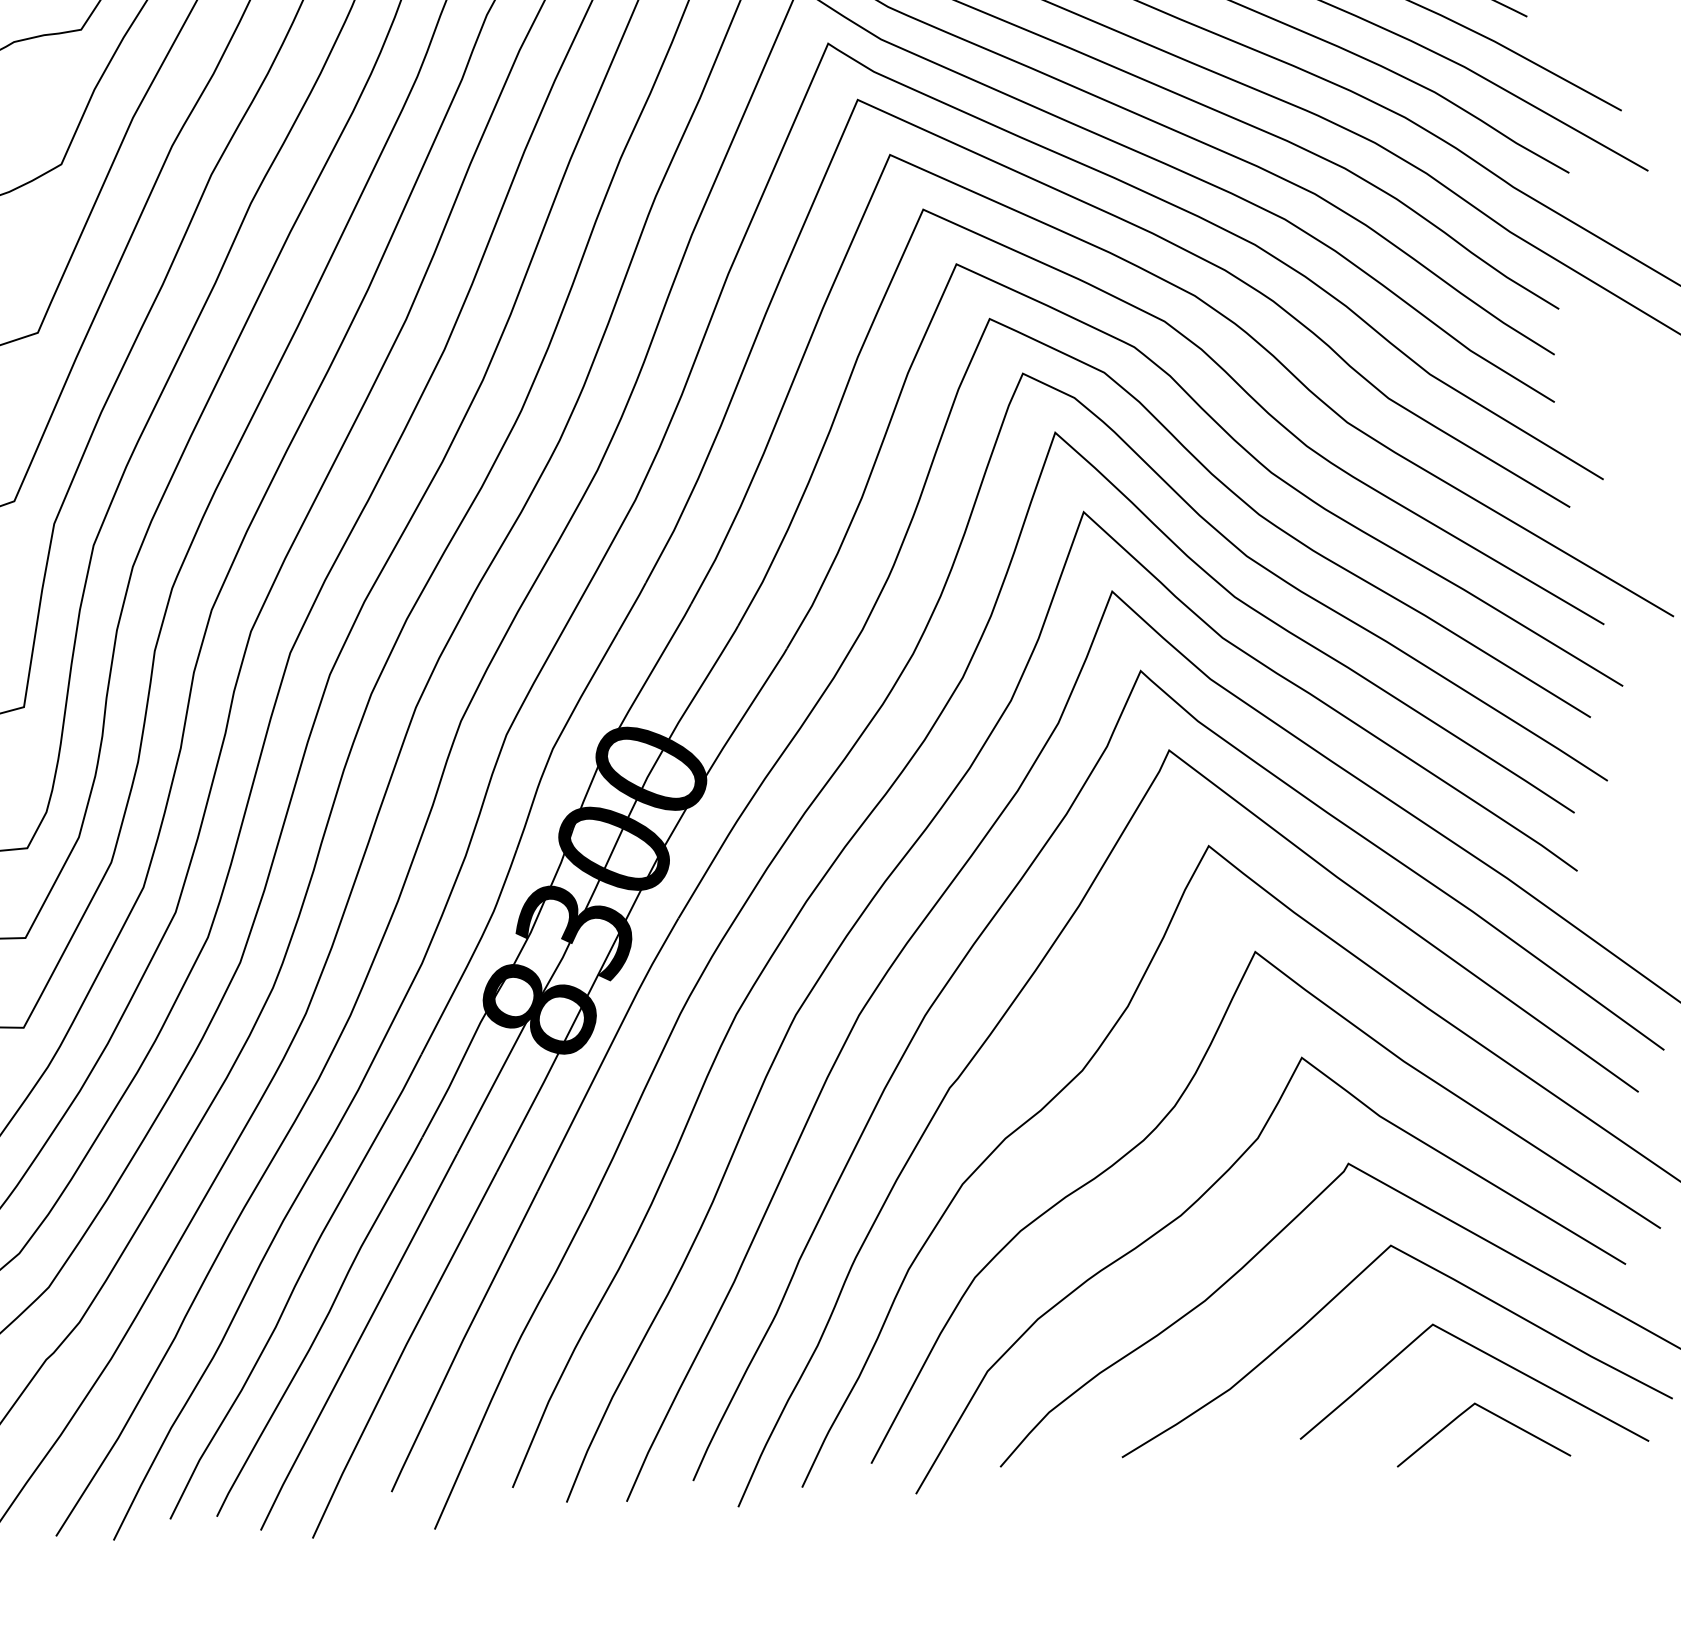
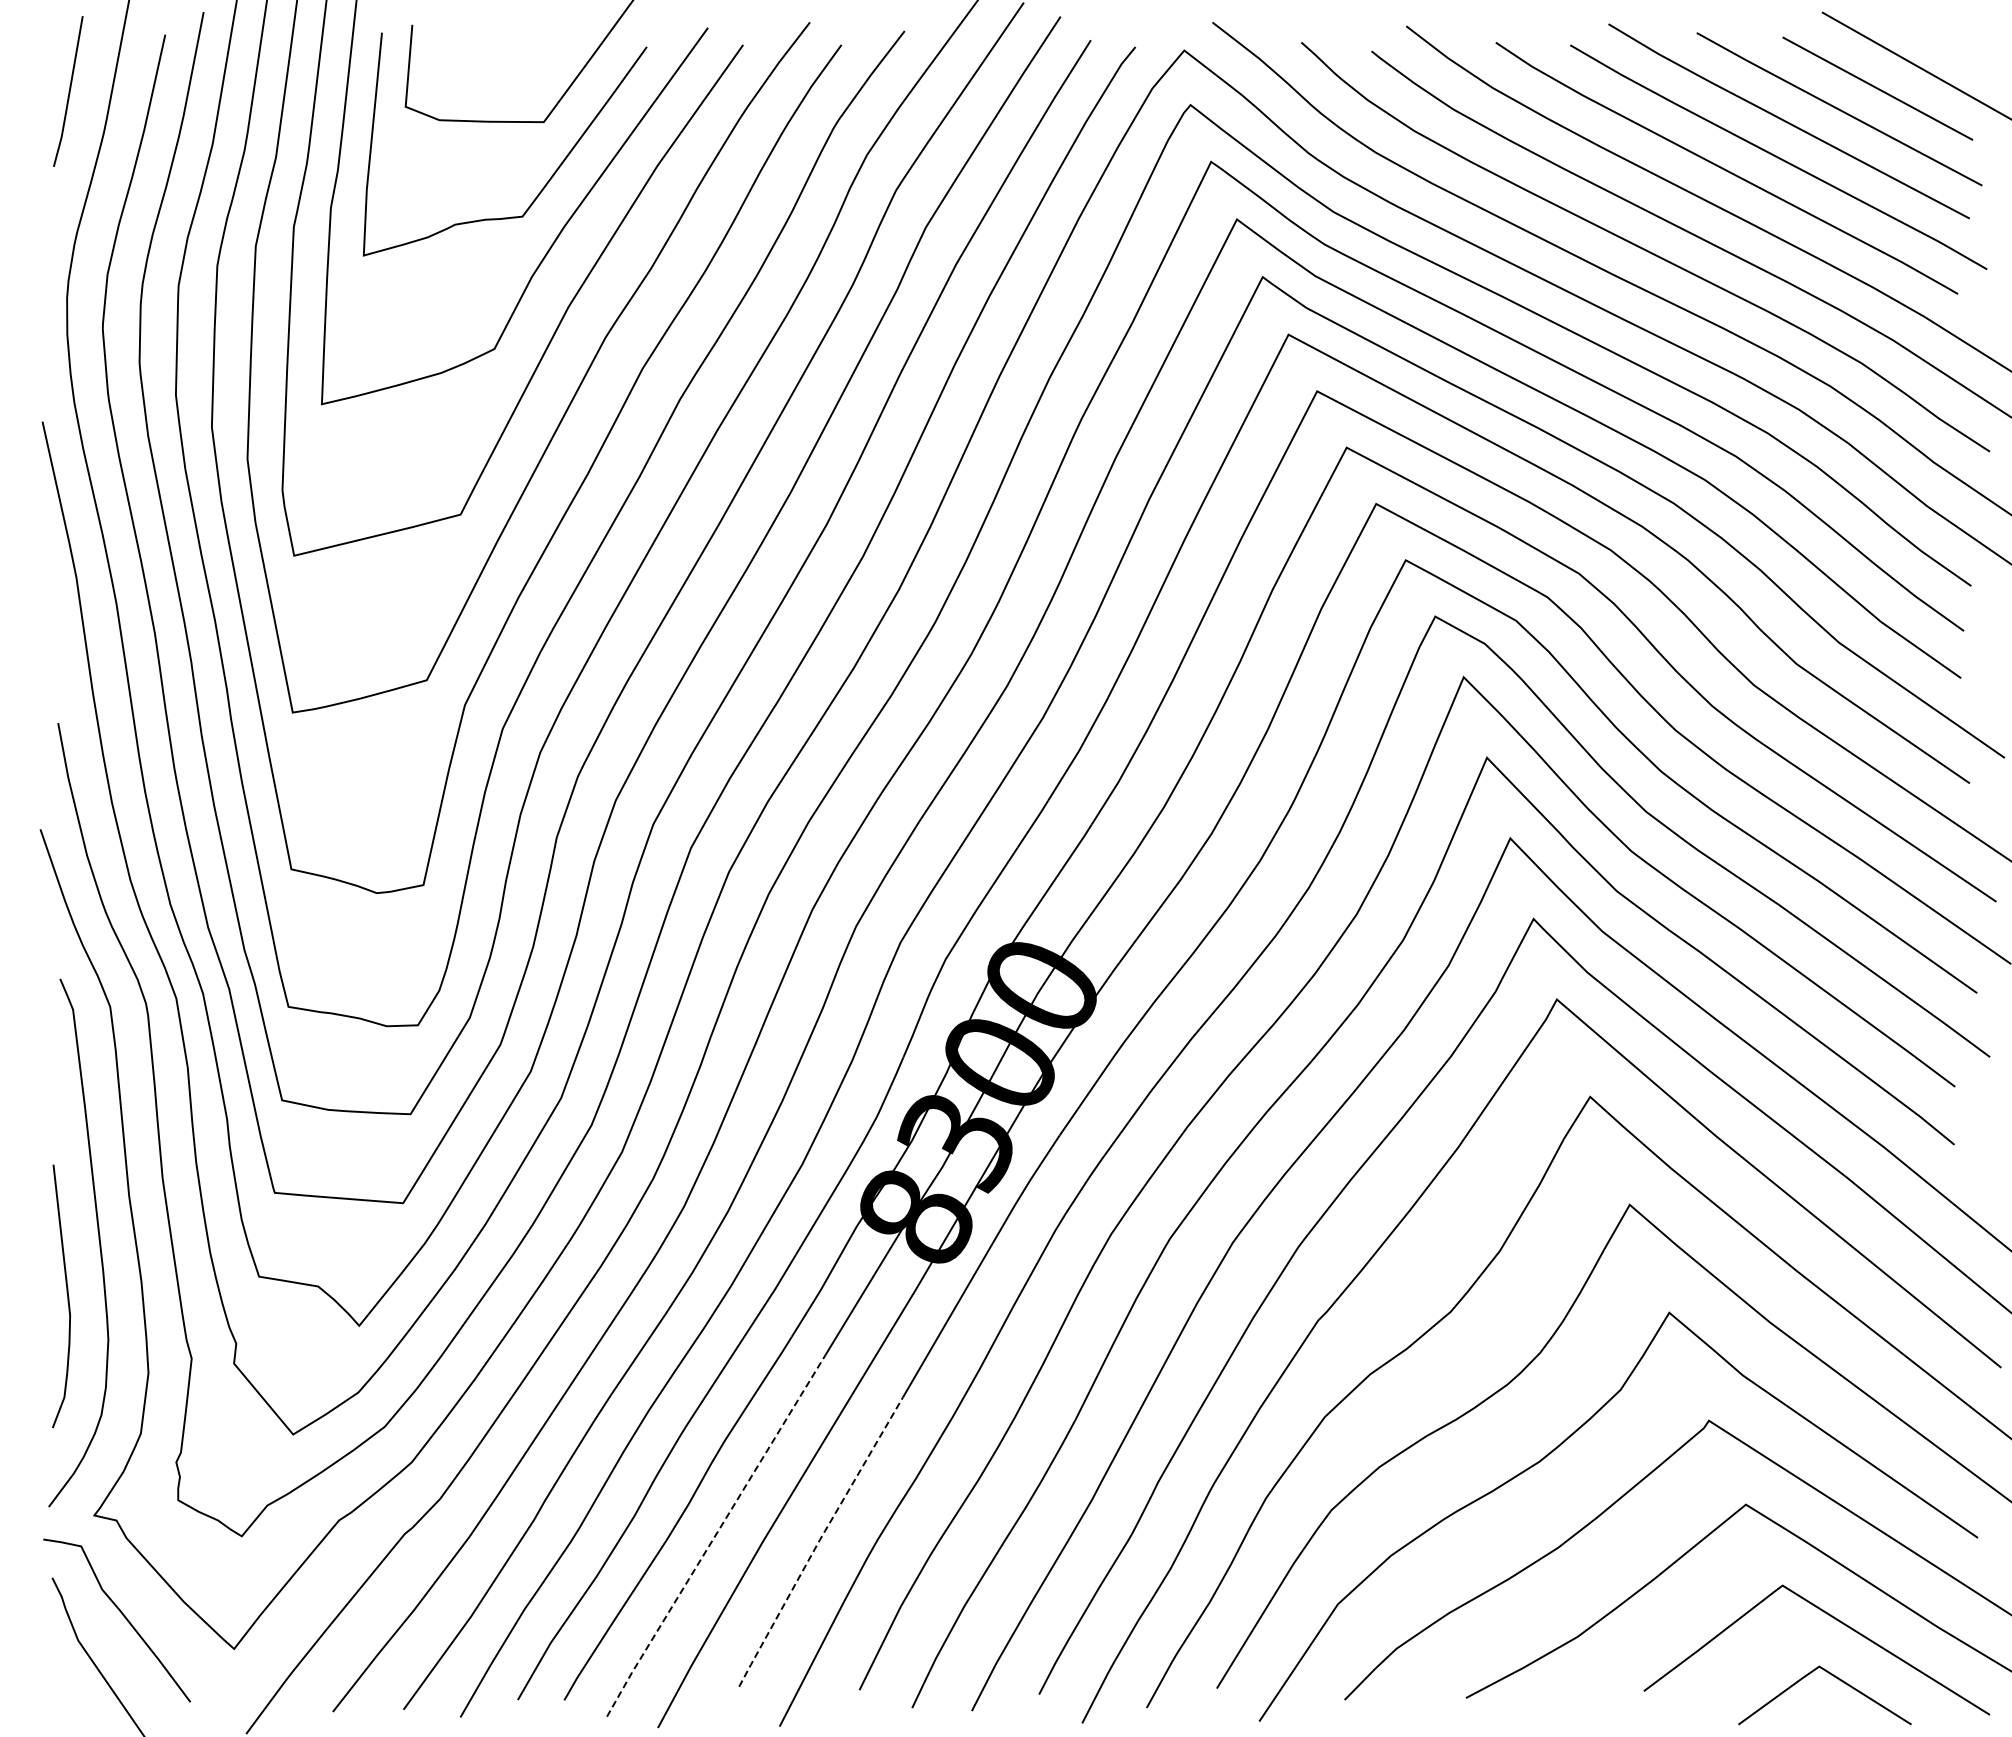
line: (462, 1340) -> (819, 1540), solid -> dashed
line: (358, 1342) -> (715, 1536), solid -> dashed

